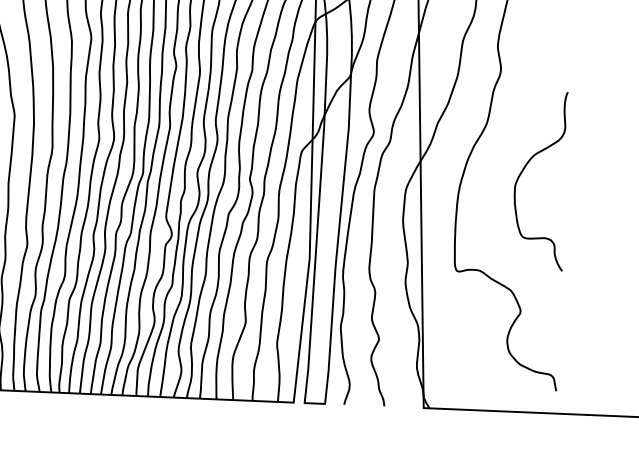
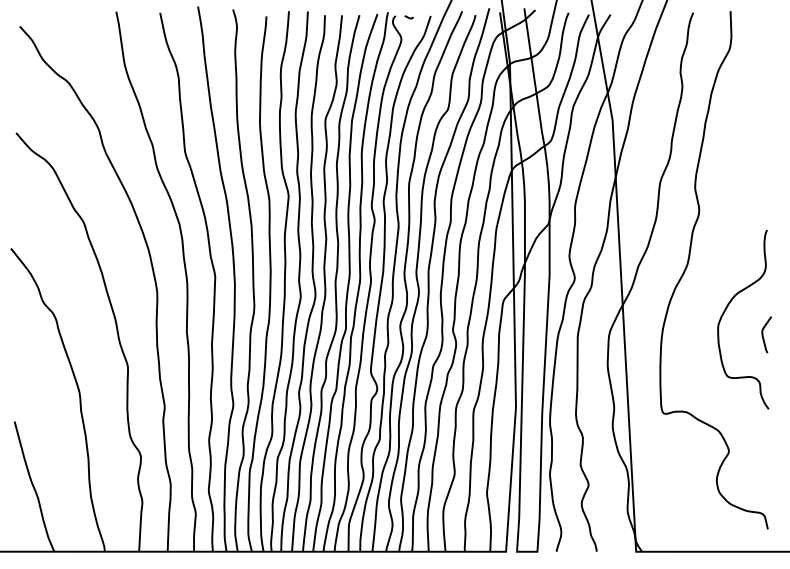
curve: (560, 196) -> (763, 334), added

